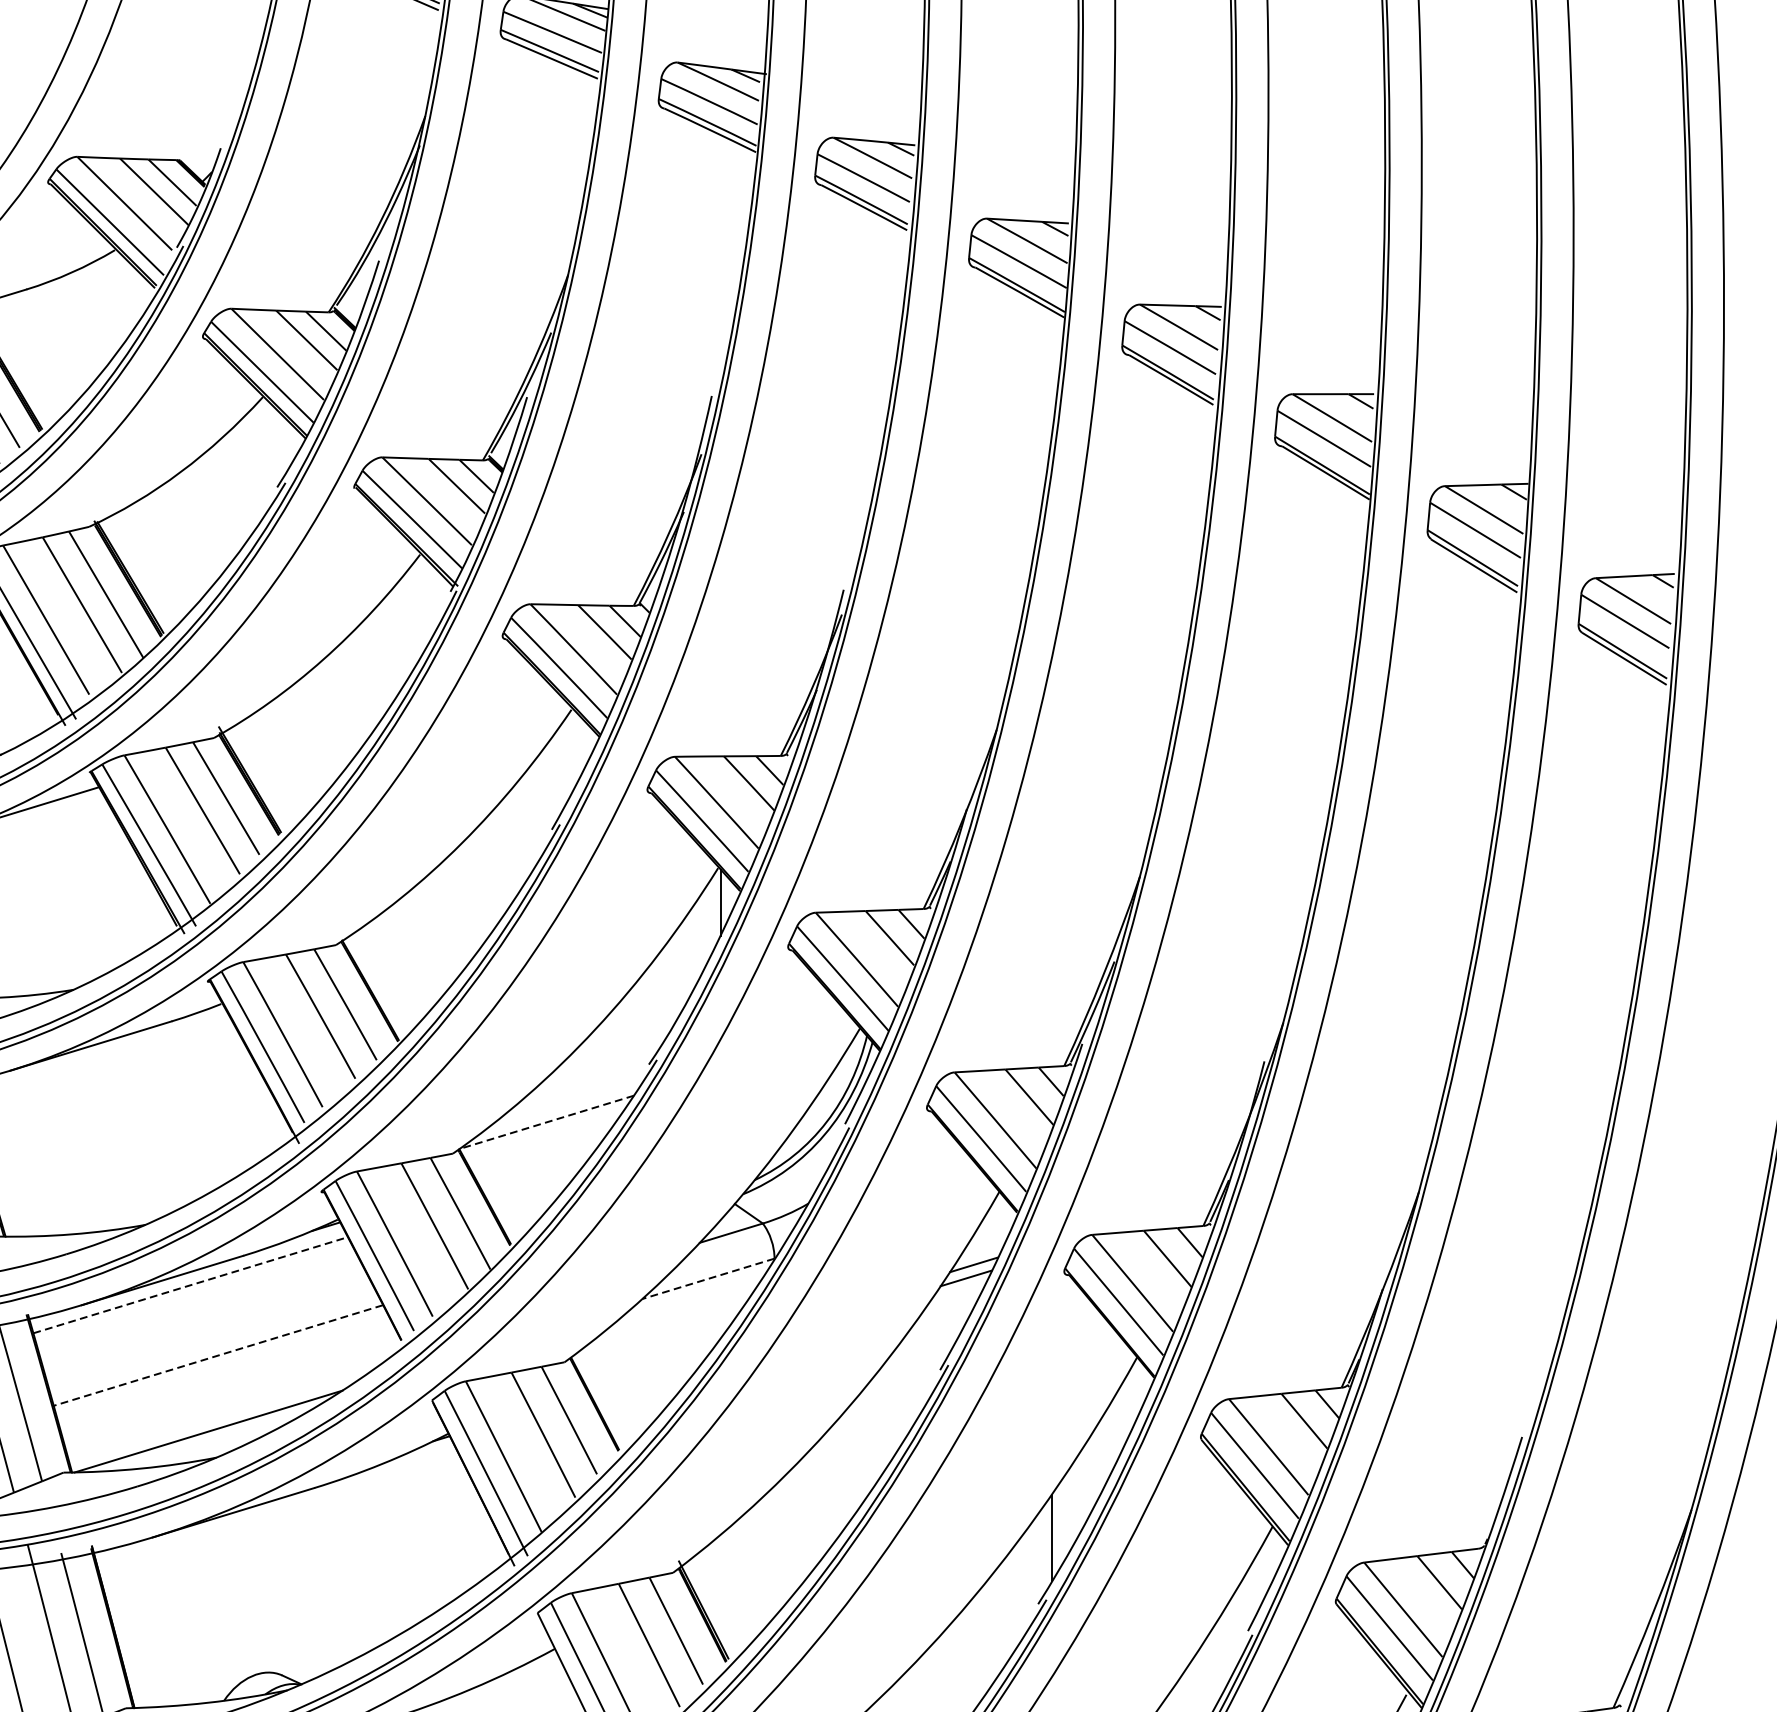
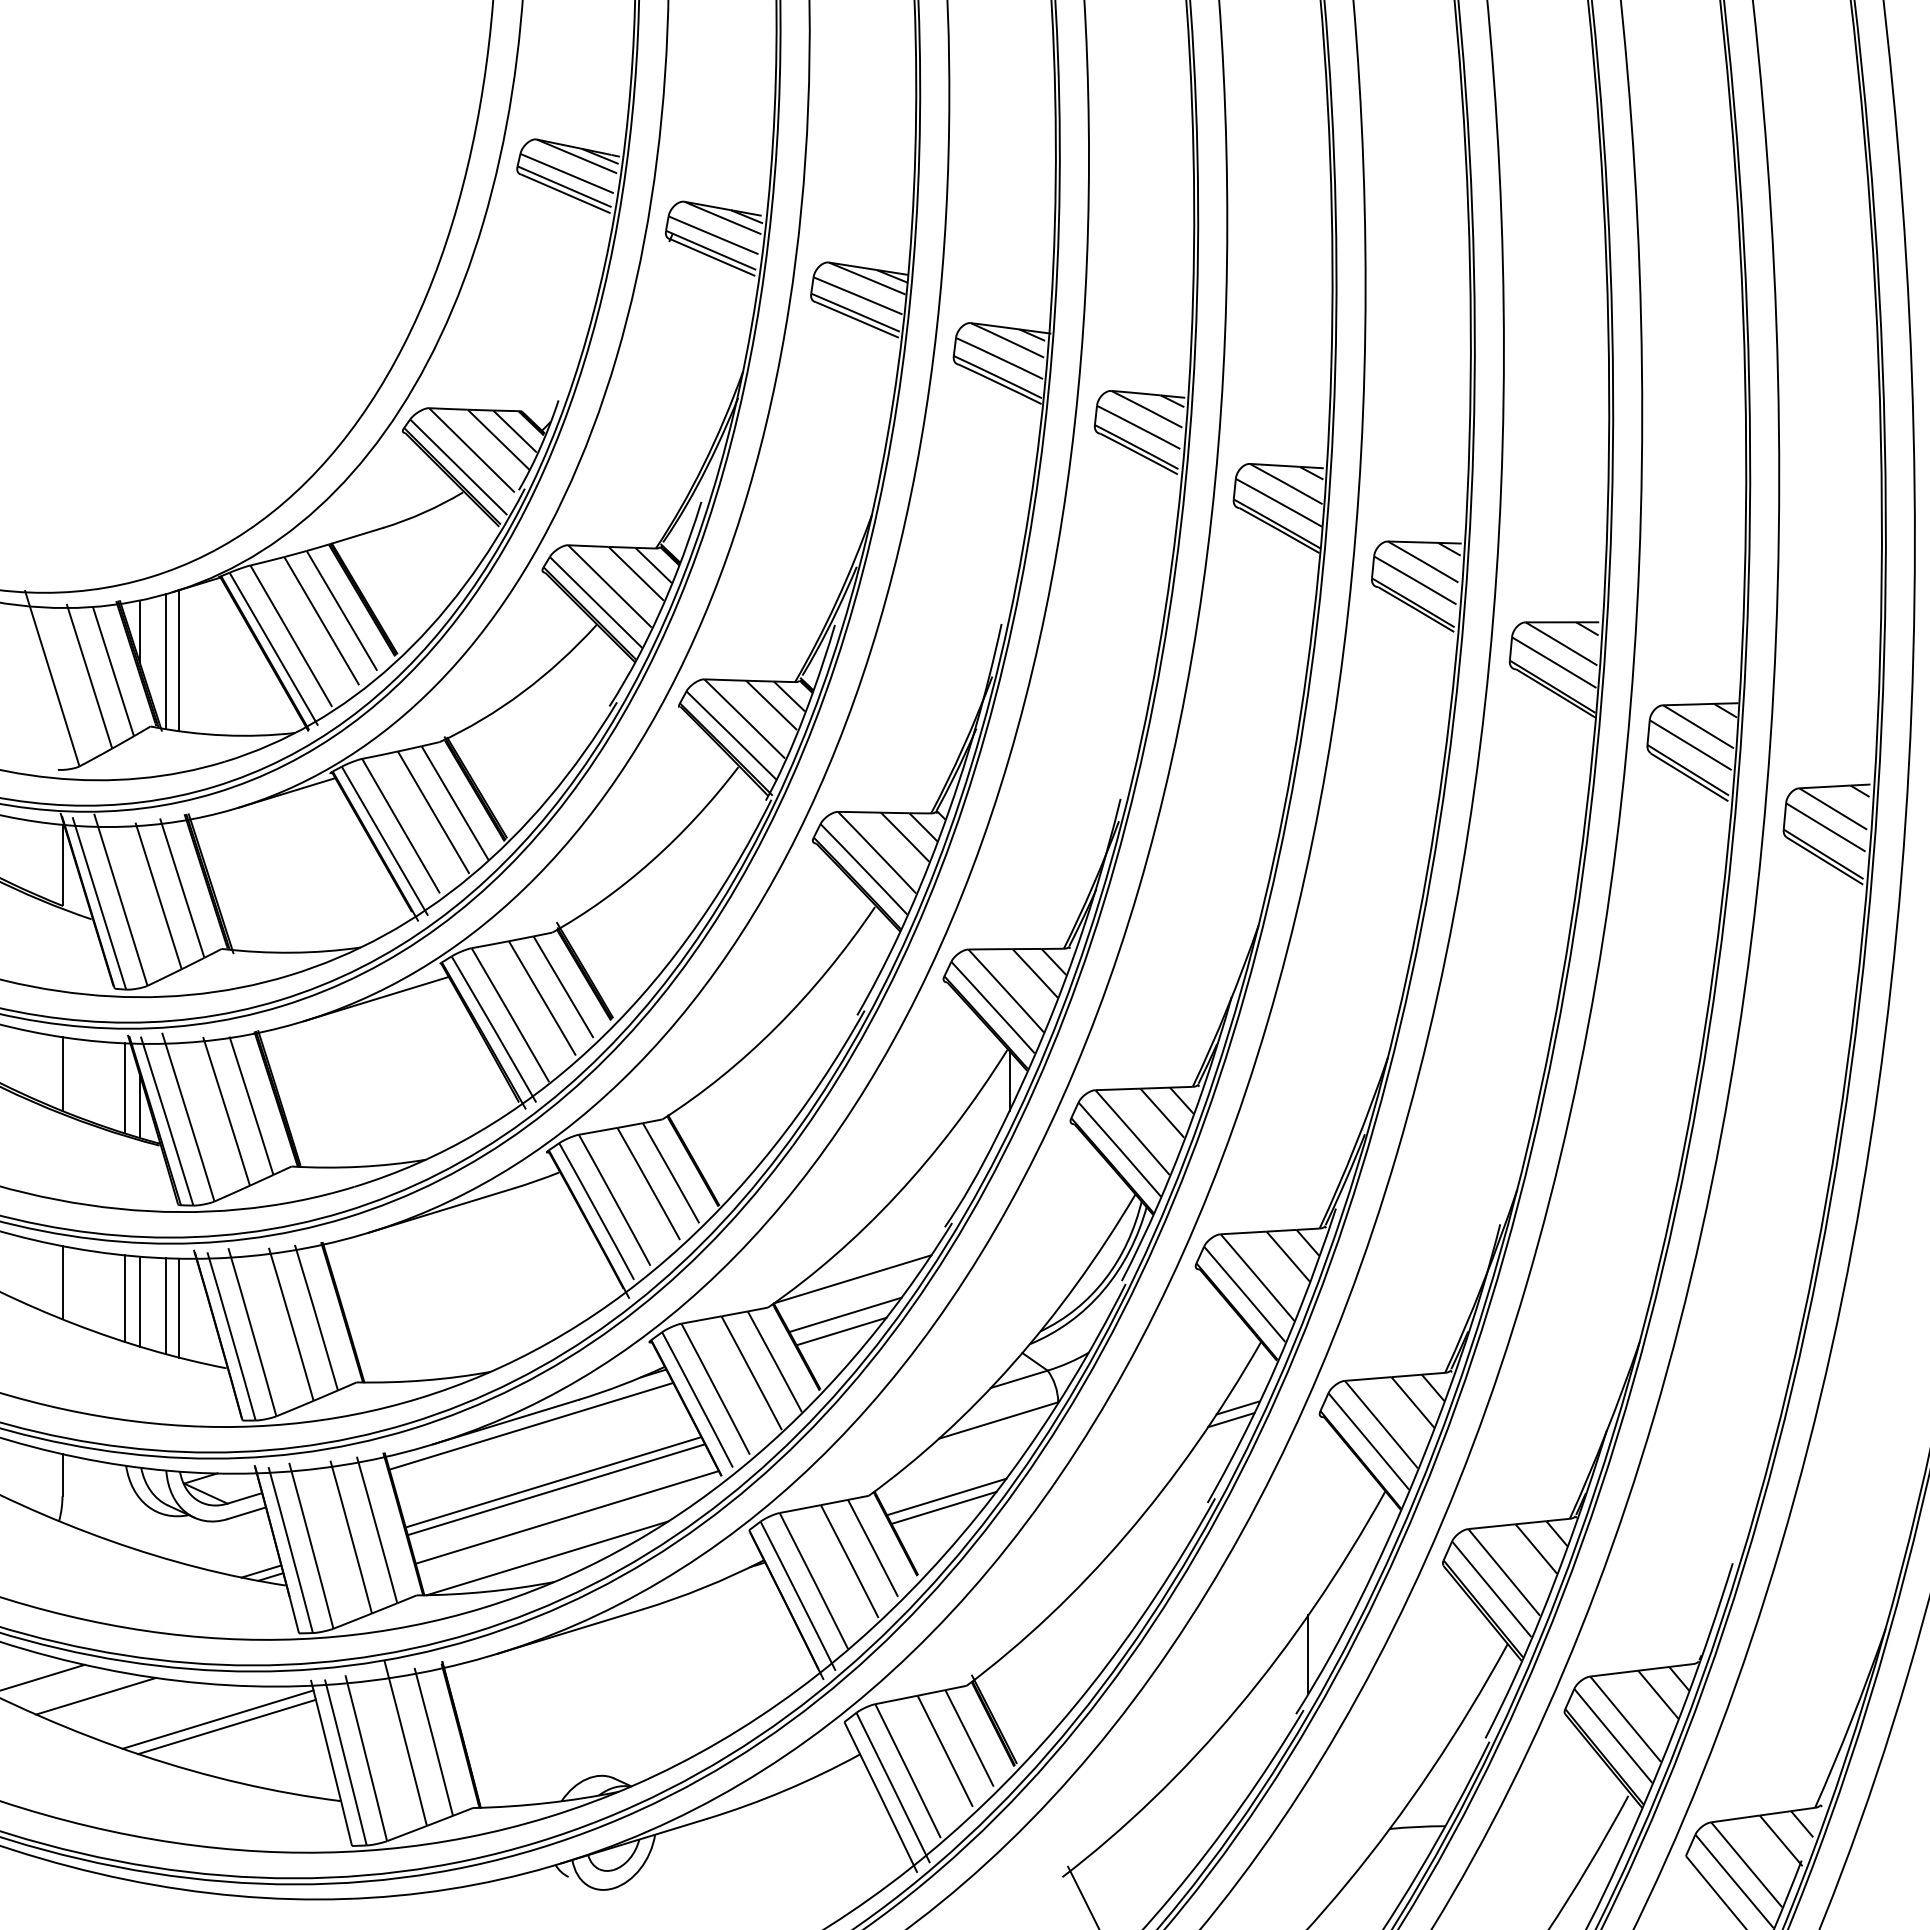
line: (546, 1122) -> (852, 1279), dashed -> solid
line: (538, 1161) -> (845, 1314), added
line: (534, 1180) -> (841, 1331), added
line: (708, 1278) -> (998, 1420), dashed -> solid
line: (190, 1285) -> (531, 1426), dashed -> solid
line: (215, 1347) -> (553, 1482), added
line: (217, 1355) -> (555, 1489), dashed -> solid
line: (650, 1363) -> (946, 1496), added
line: (647, 1375) -> (943, 1507), added
line: (229, 1386) -> (566, 1517), added

